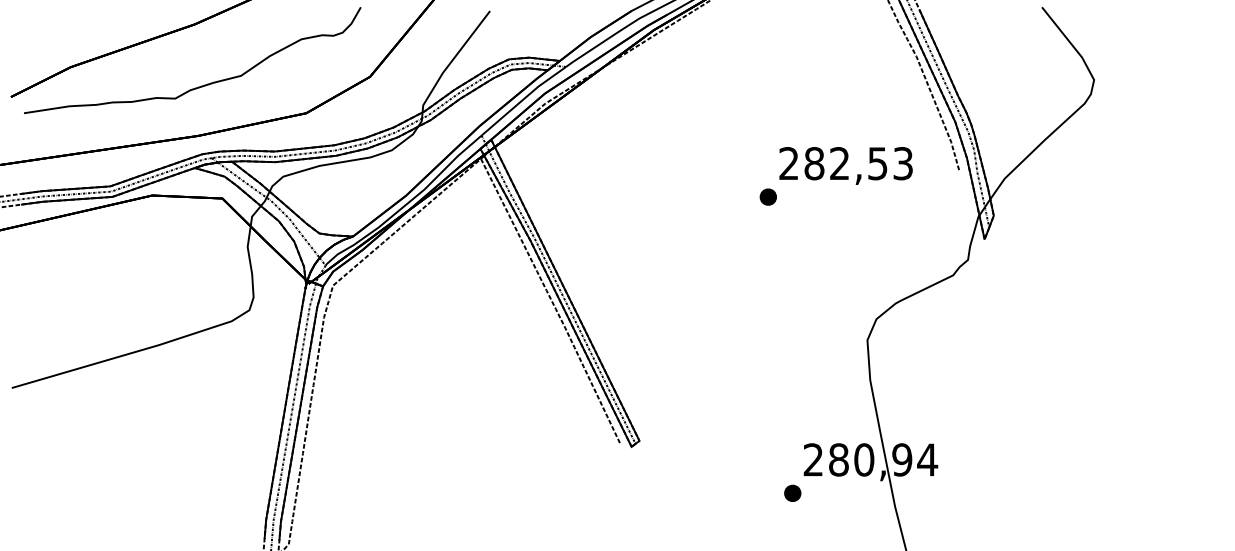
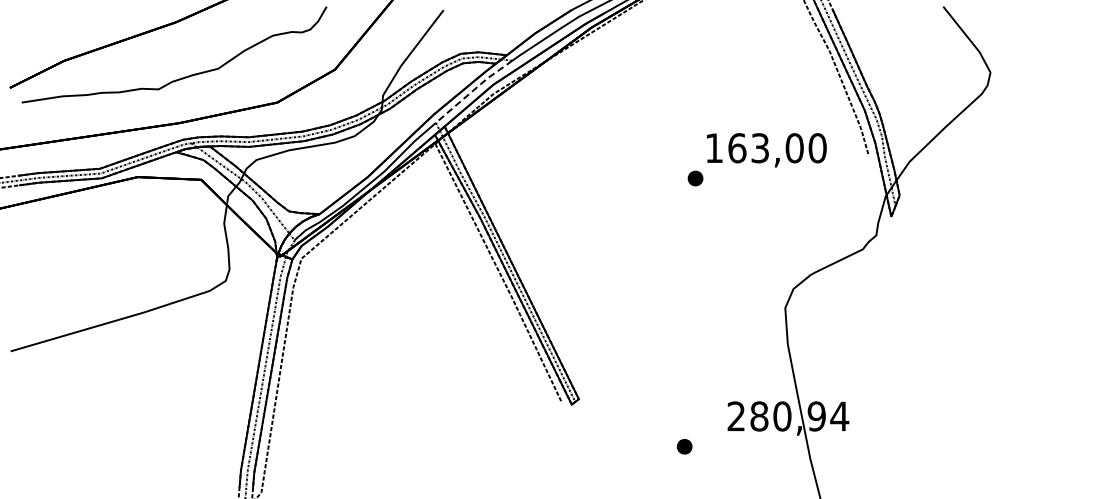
line: (523, 99) -> (473, 90), solid -> dashed
text: (845, 163) -> (765, 148), 282,53 -> 163,00
part: (792, 493) -> (684, 446), moved

